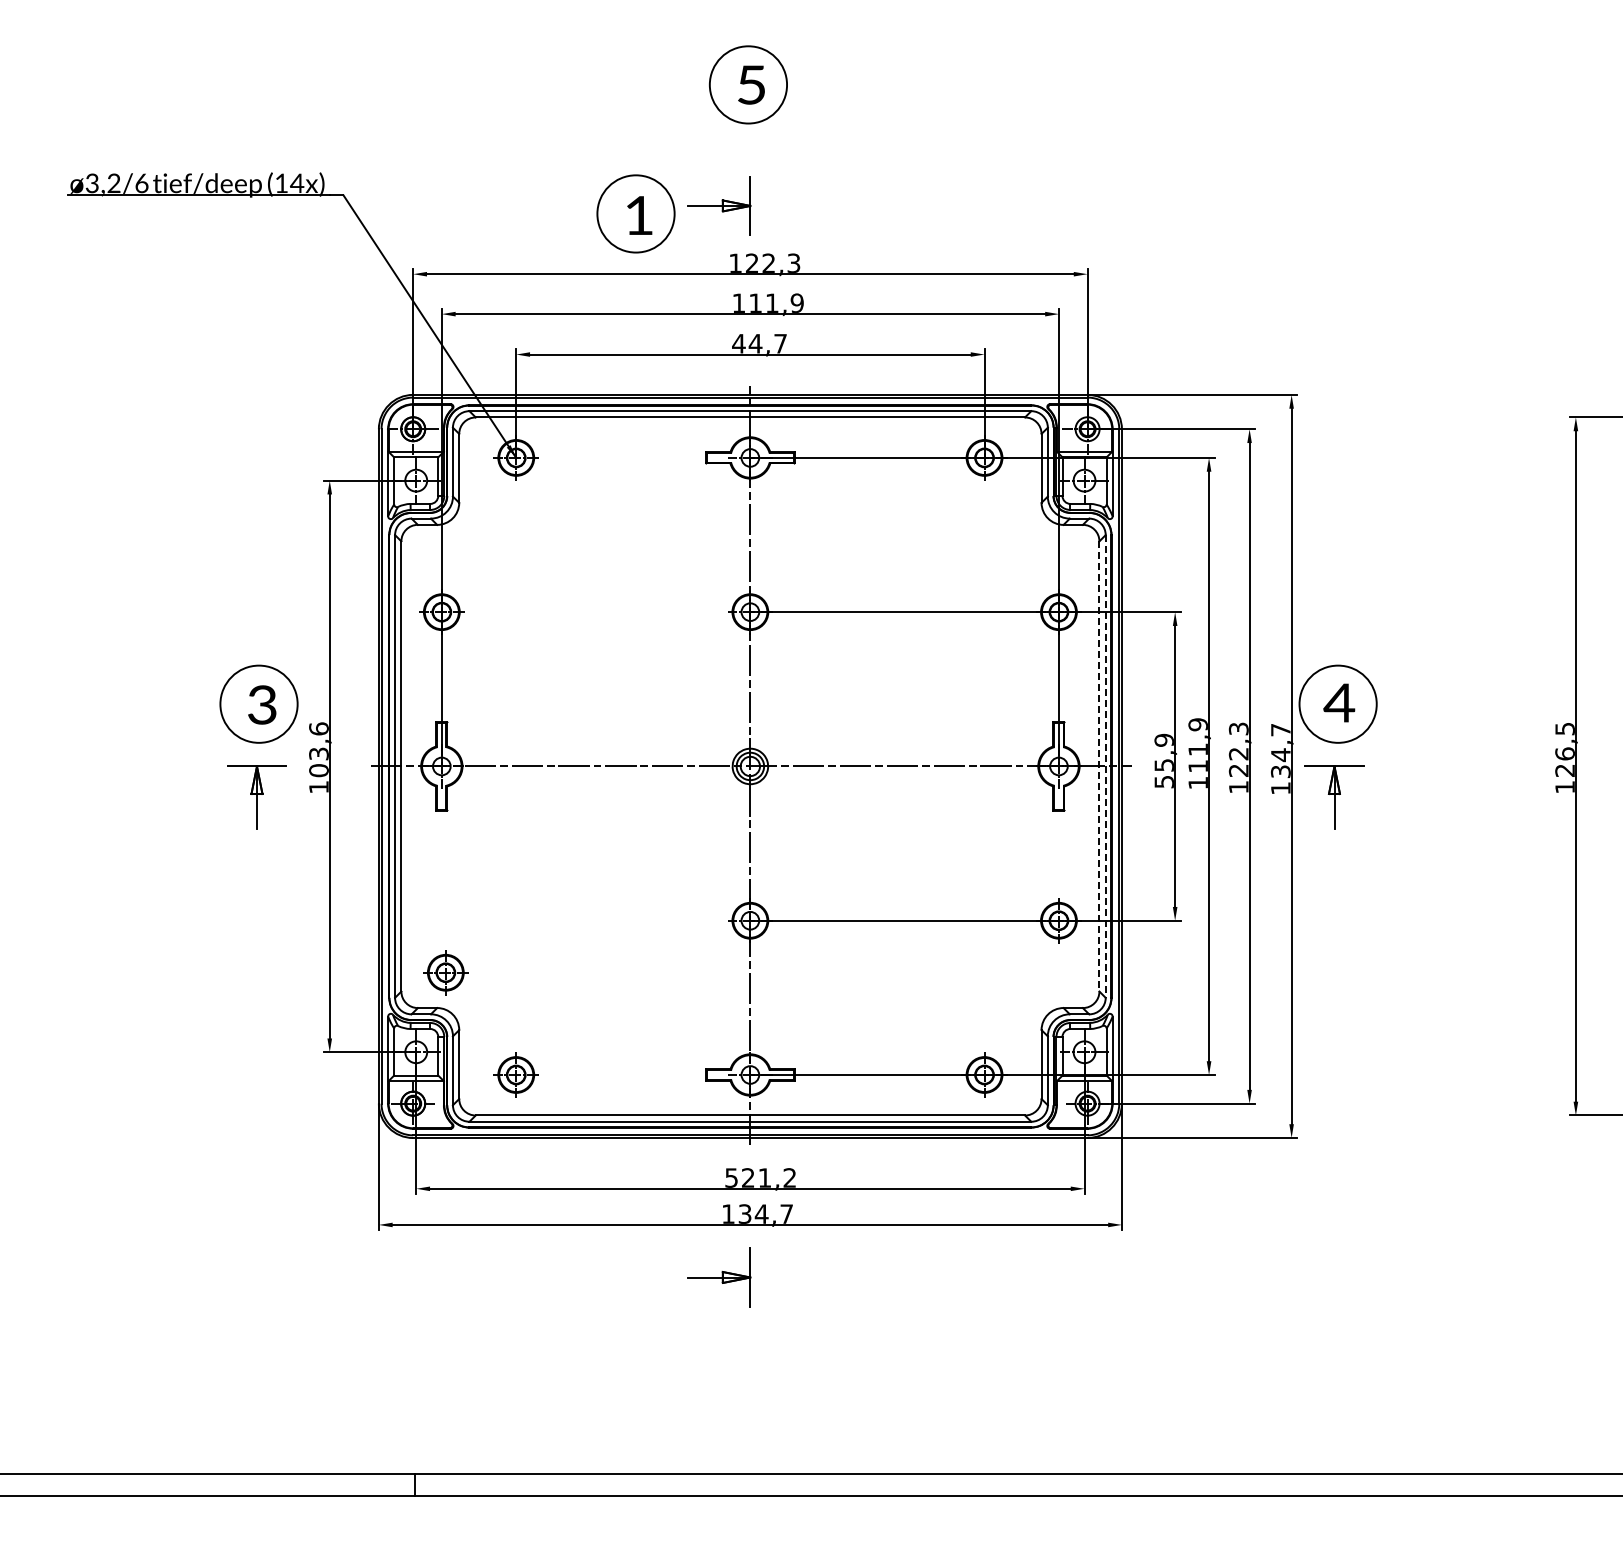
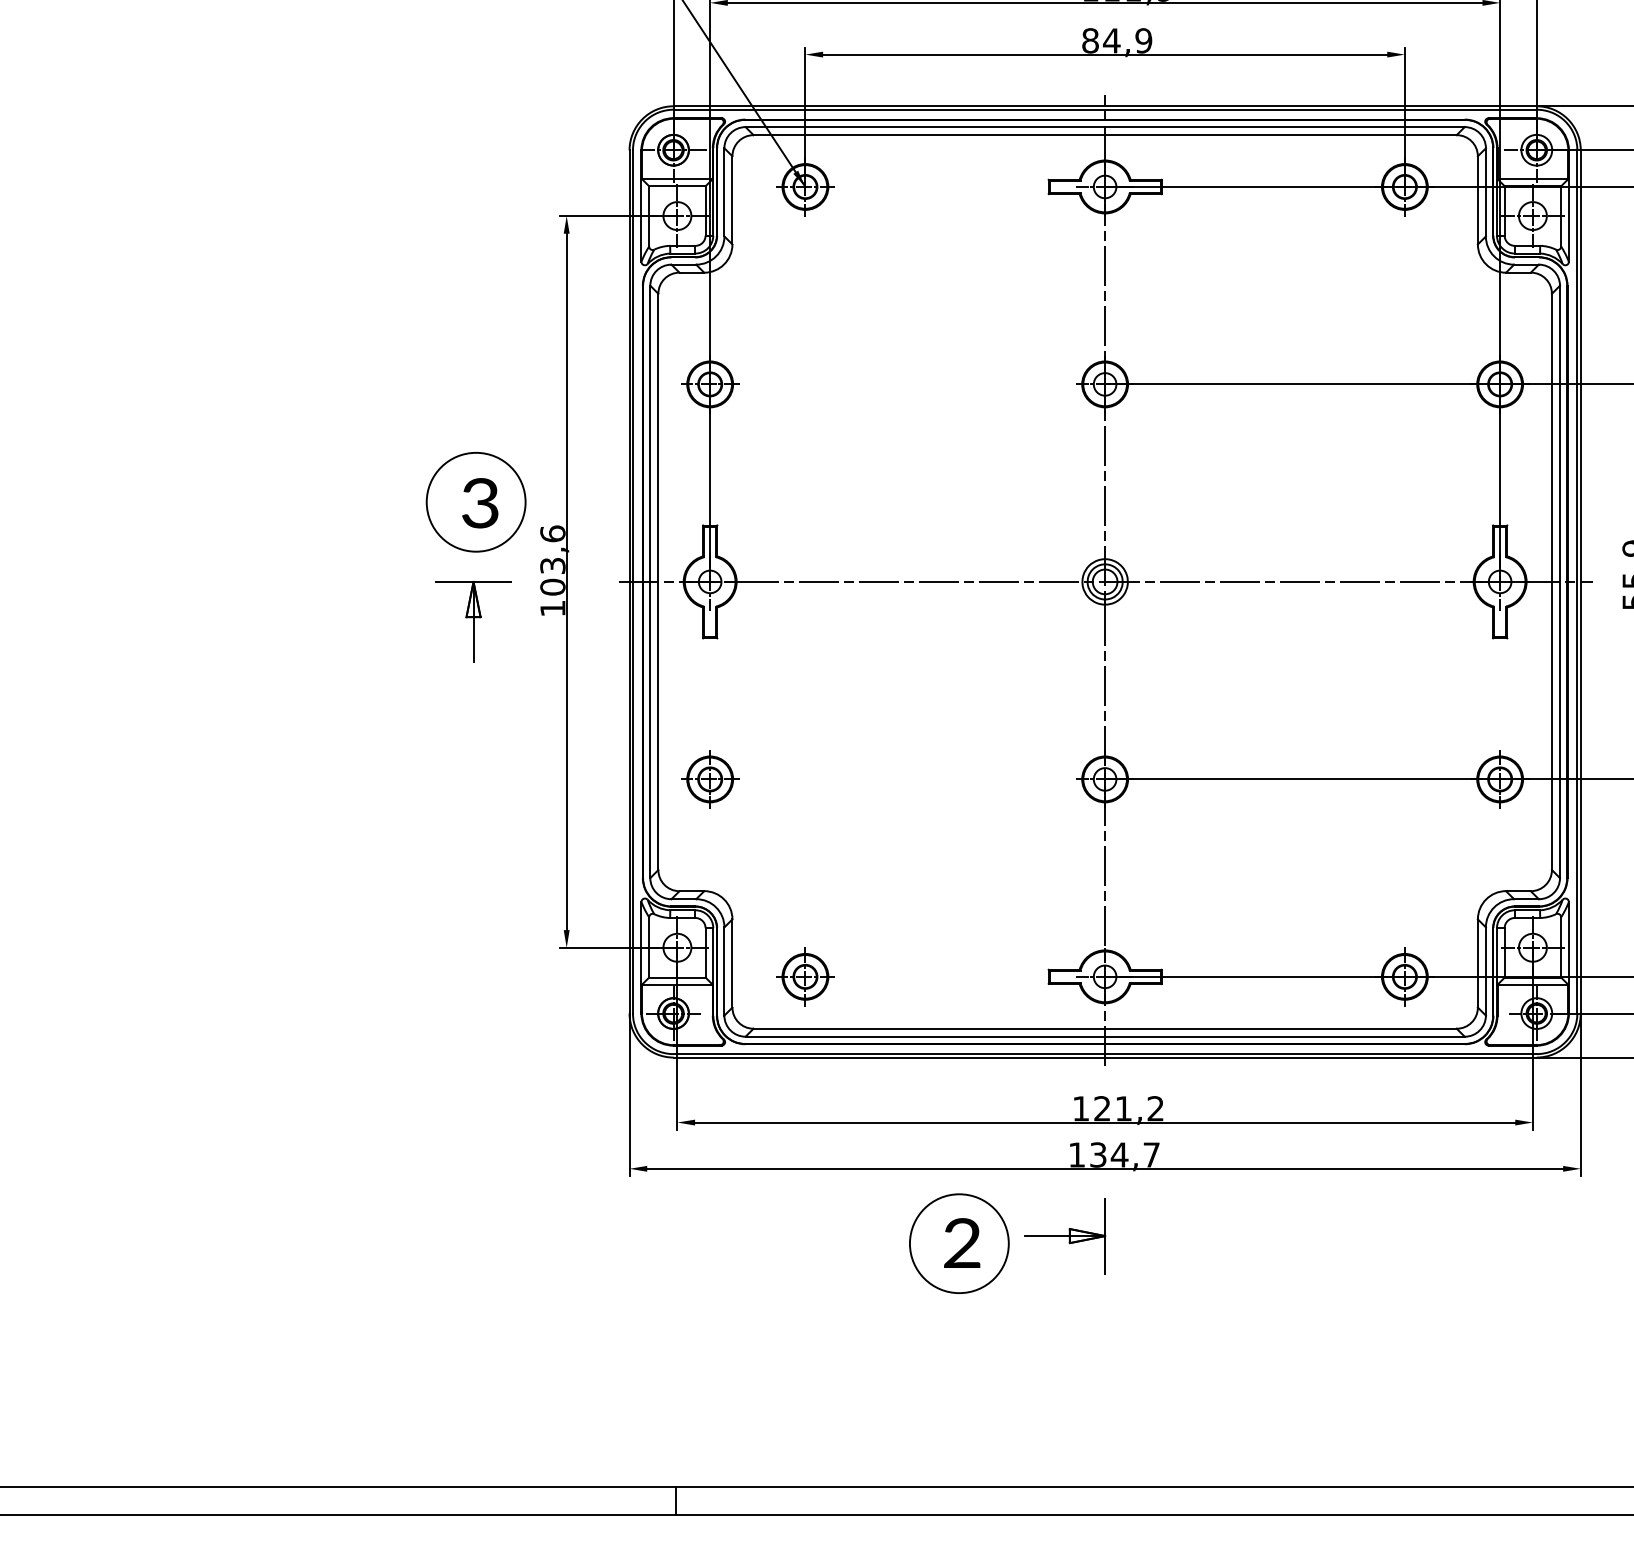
text: (759, 343) -> (1116, 40), 44,7 -> 84,9
line: (1099, 766) -> (1552, 581), dashed -> solid
line: (1105, 766) -> (1559, 581), dashed -> solid
part: (445, 972) -> (709, 779), moved
text: (731, 1177) -> (1080, 1108), 521,2 -> 121,2
part: (636, 1283) -> (959, 1243), added

